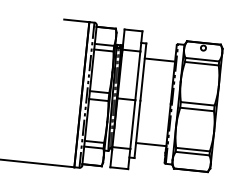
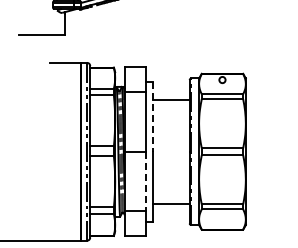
line: (143, 72) -> (152, 117), solid -> dashed
line: (132, 124) -> (146, 181), solid -> dashed

